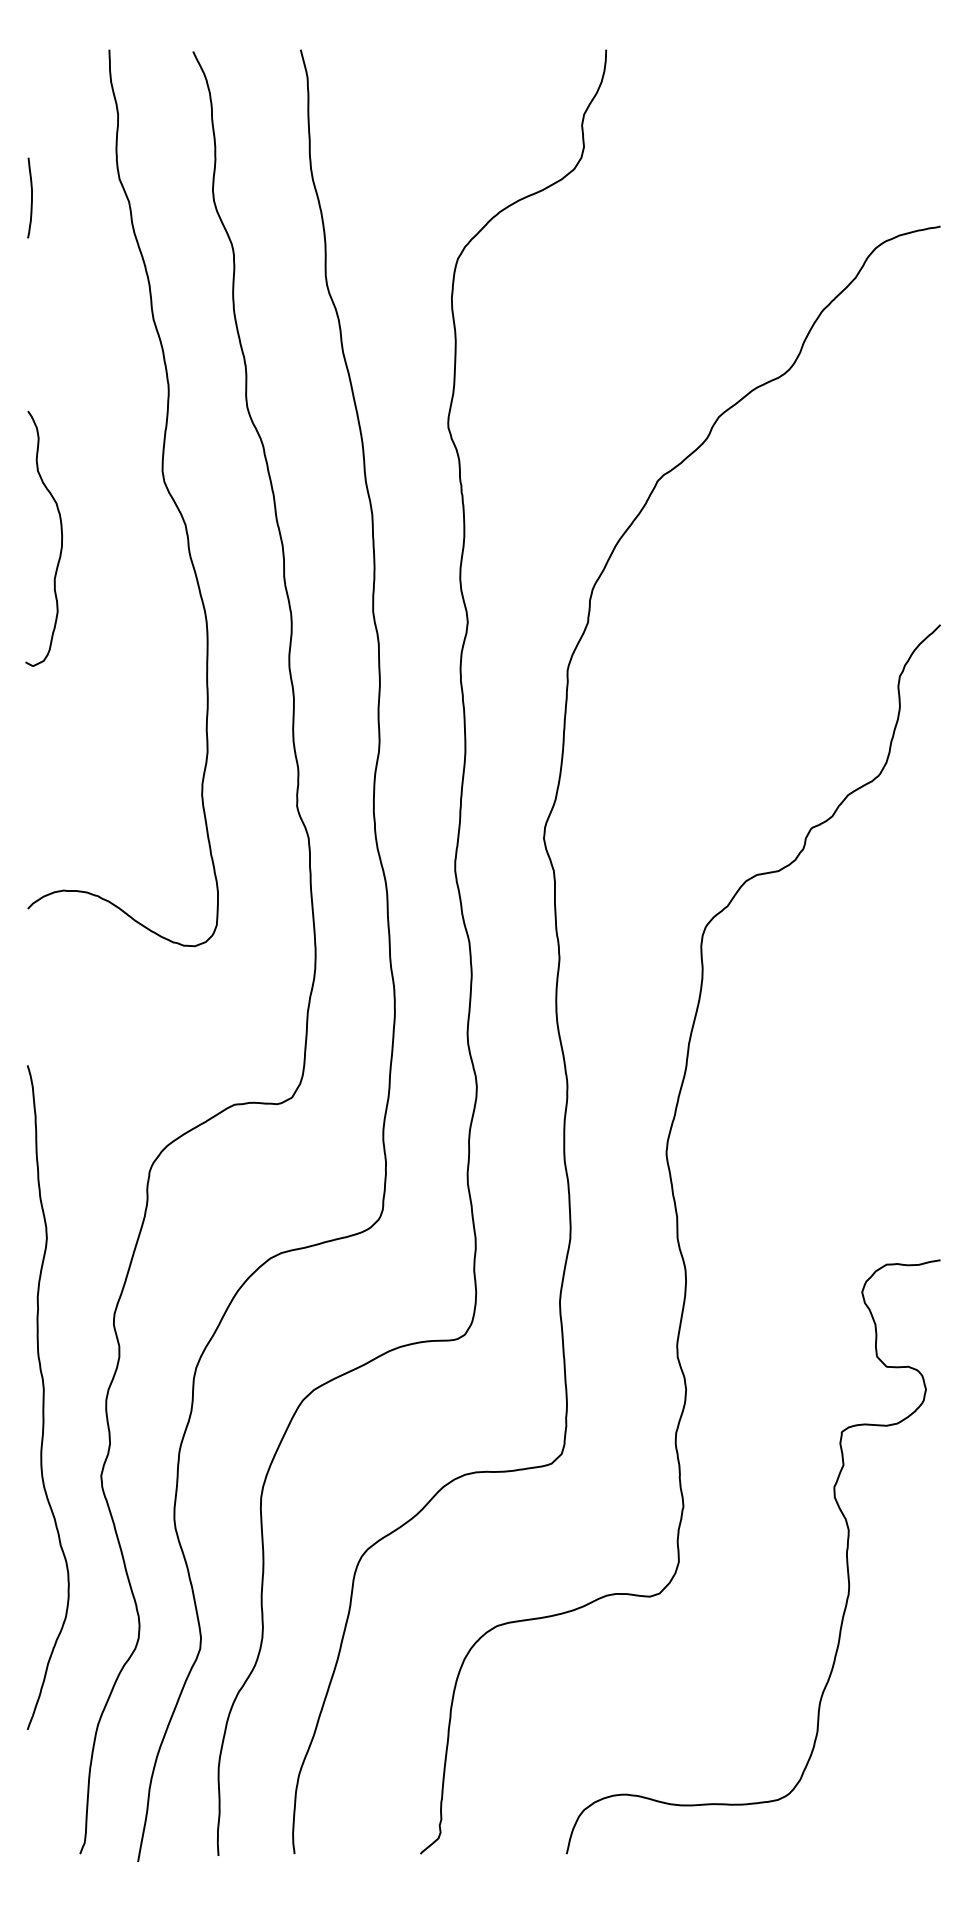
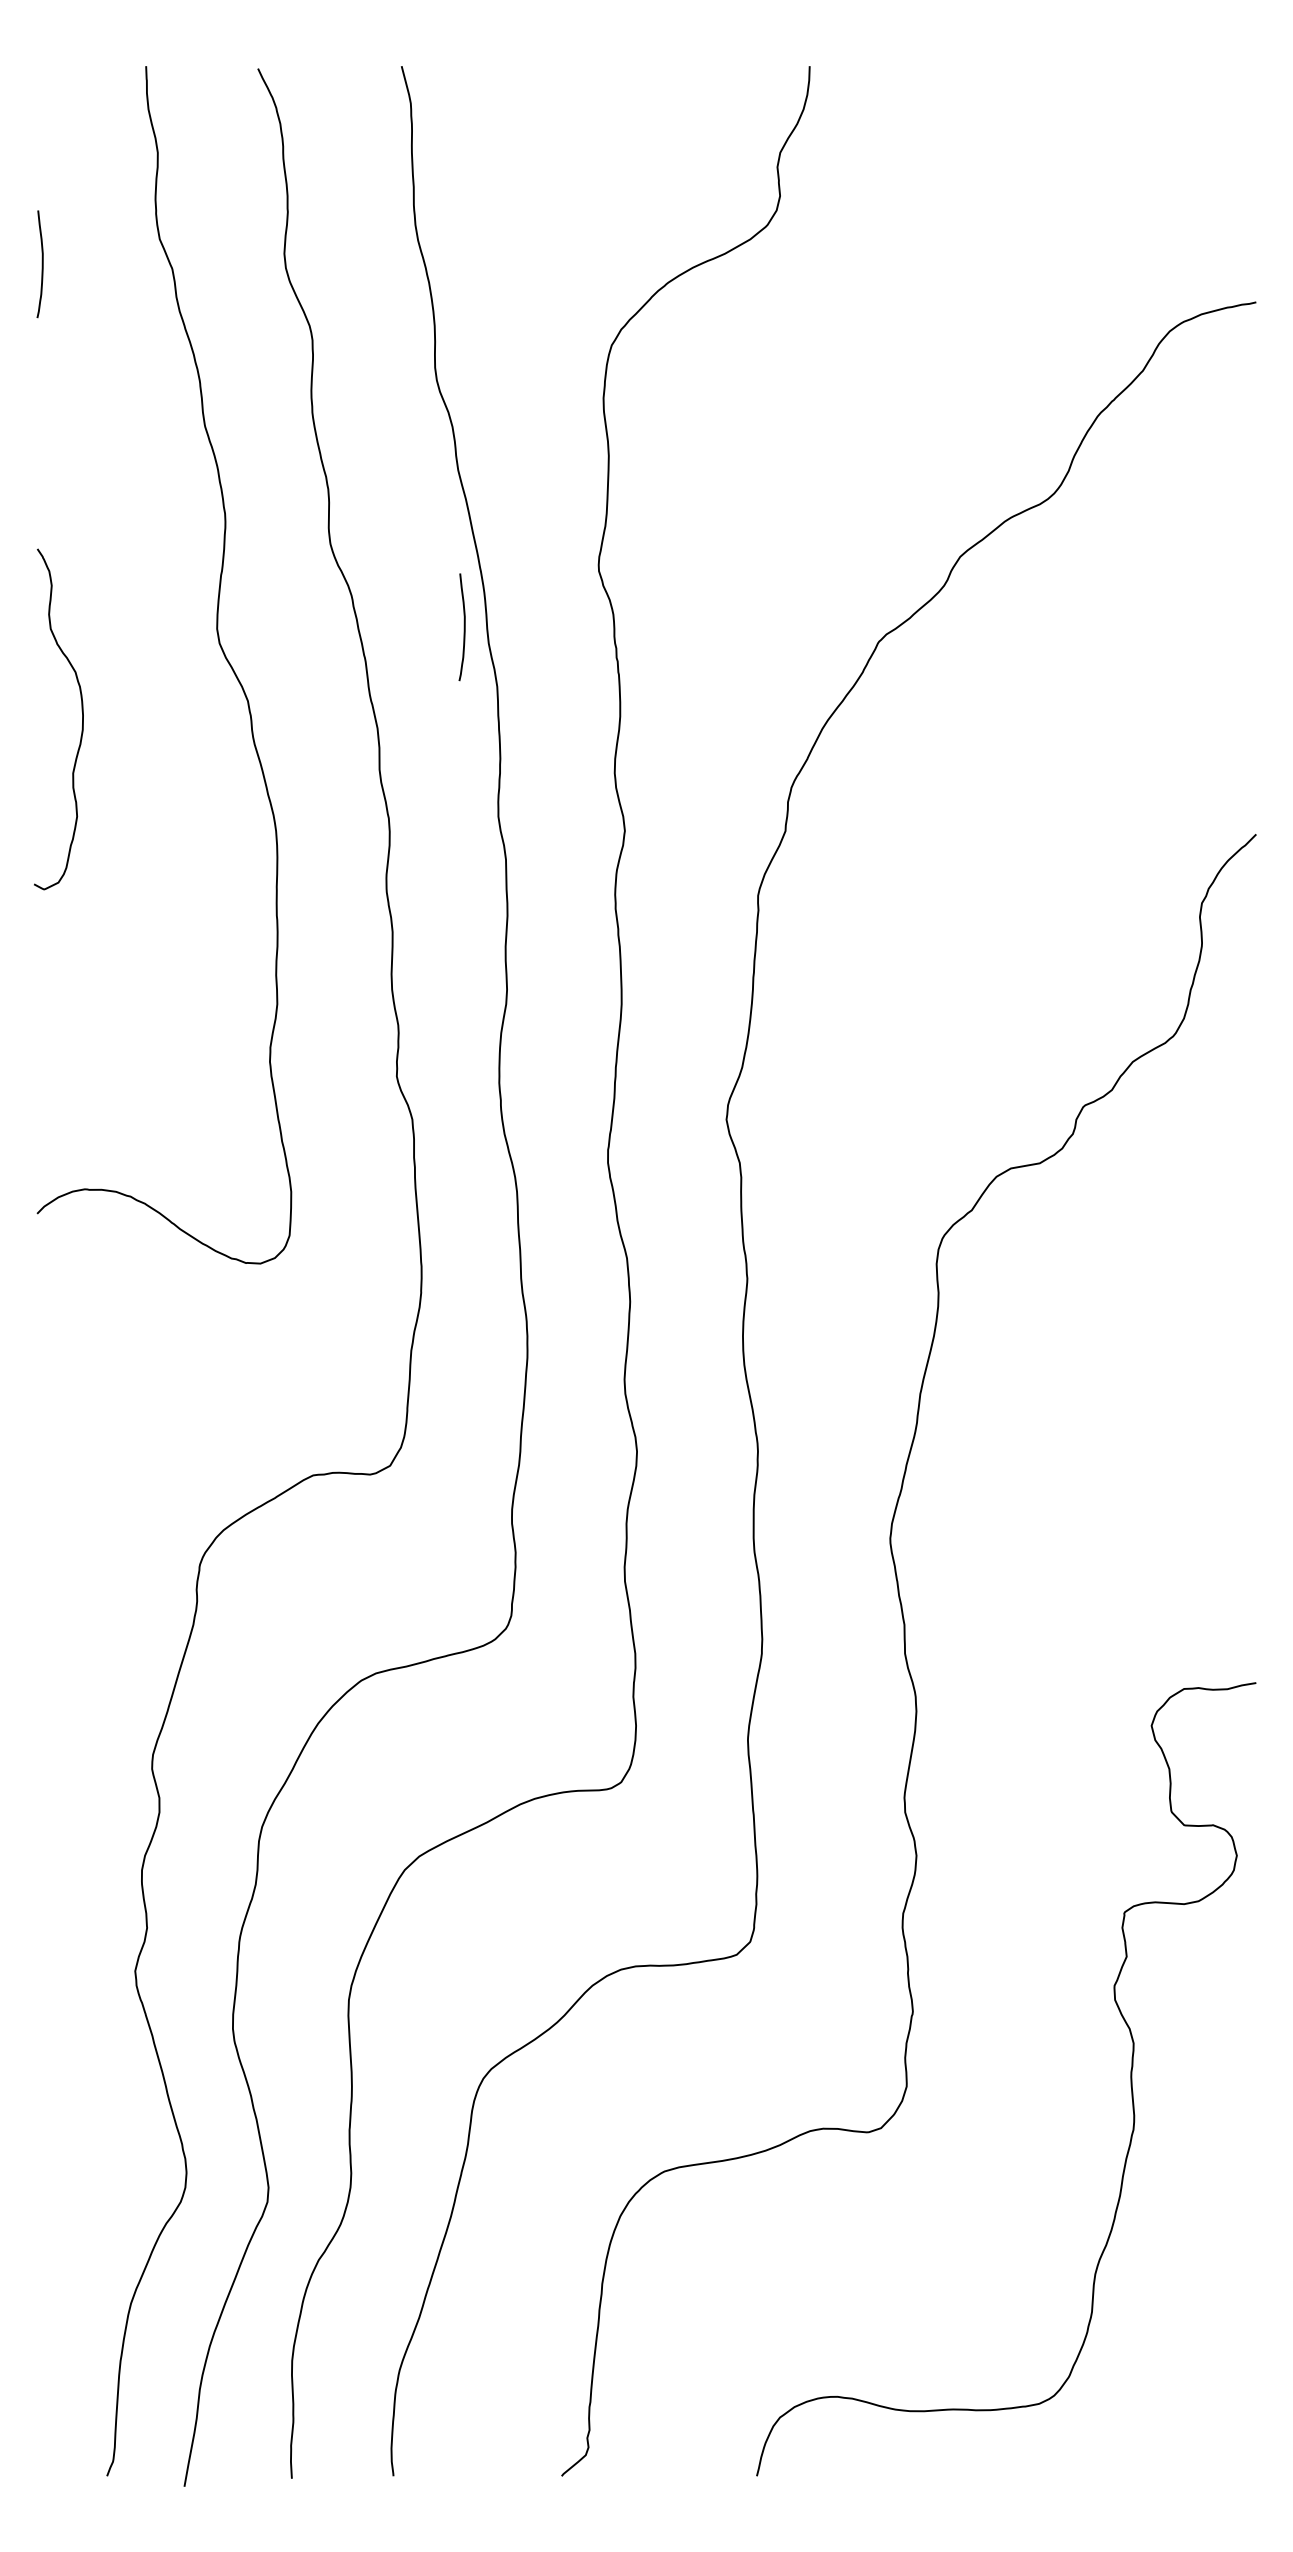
curve: (346, 469) -> (463, 627), added
curve: (44, 1397) -> (59, 1866), removed

